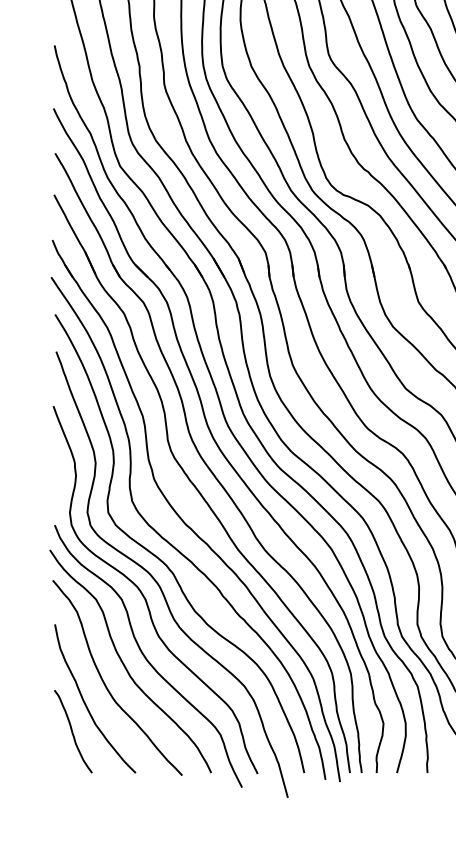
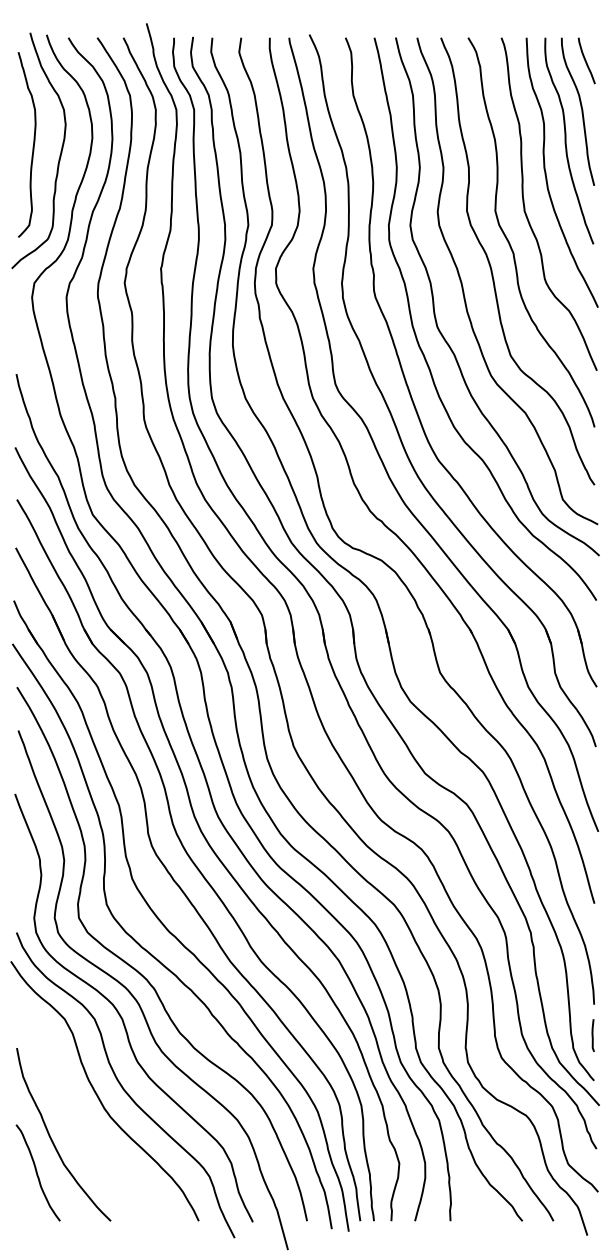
curve: (105, 683) -> (75, 1116), removed

